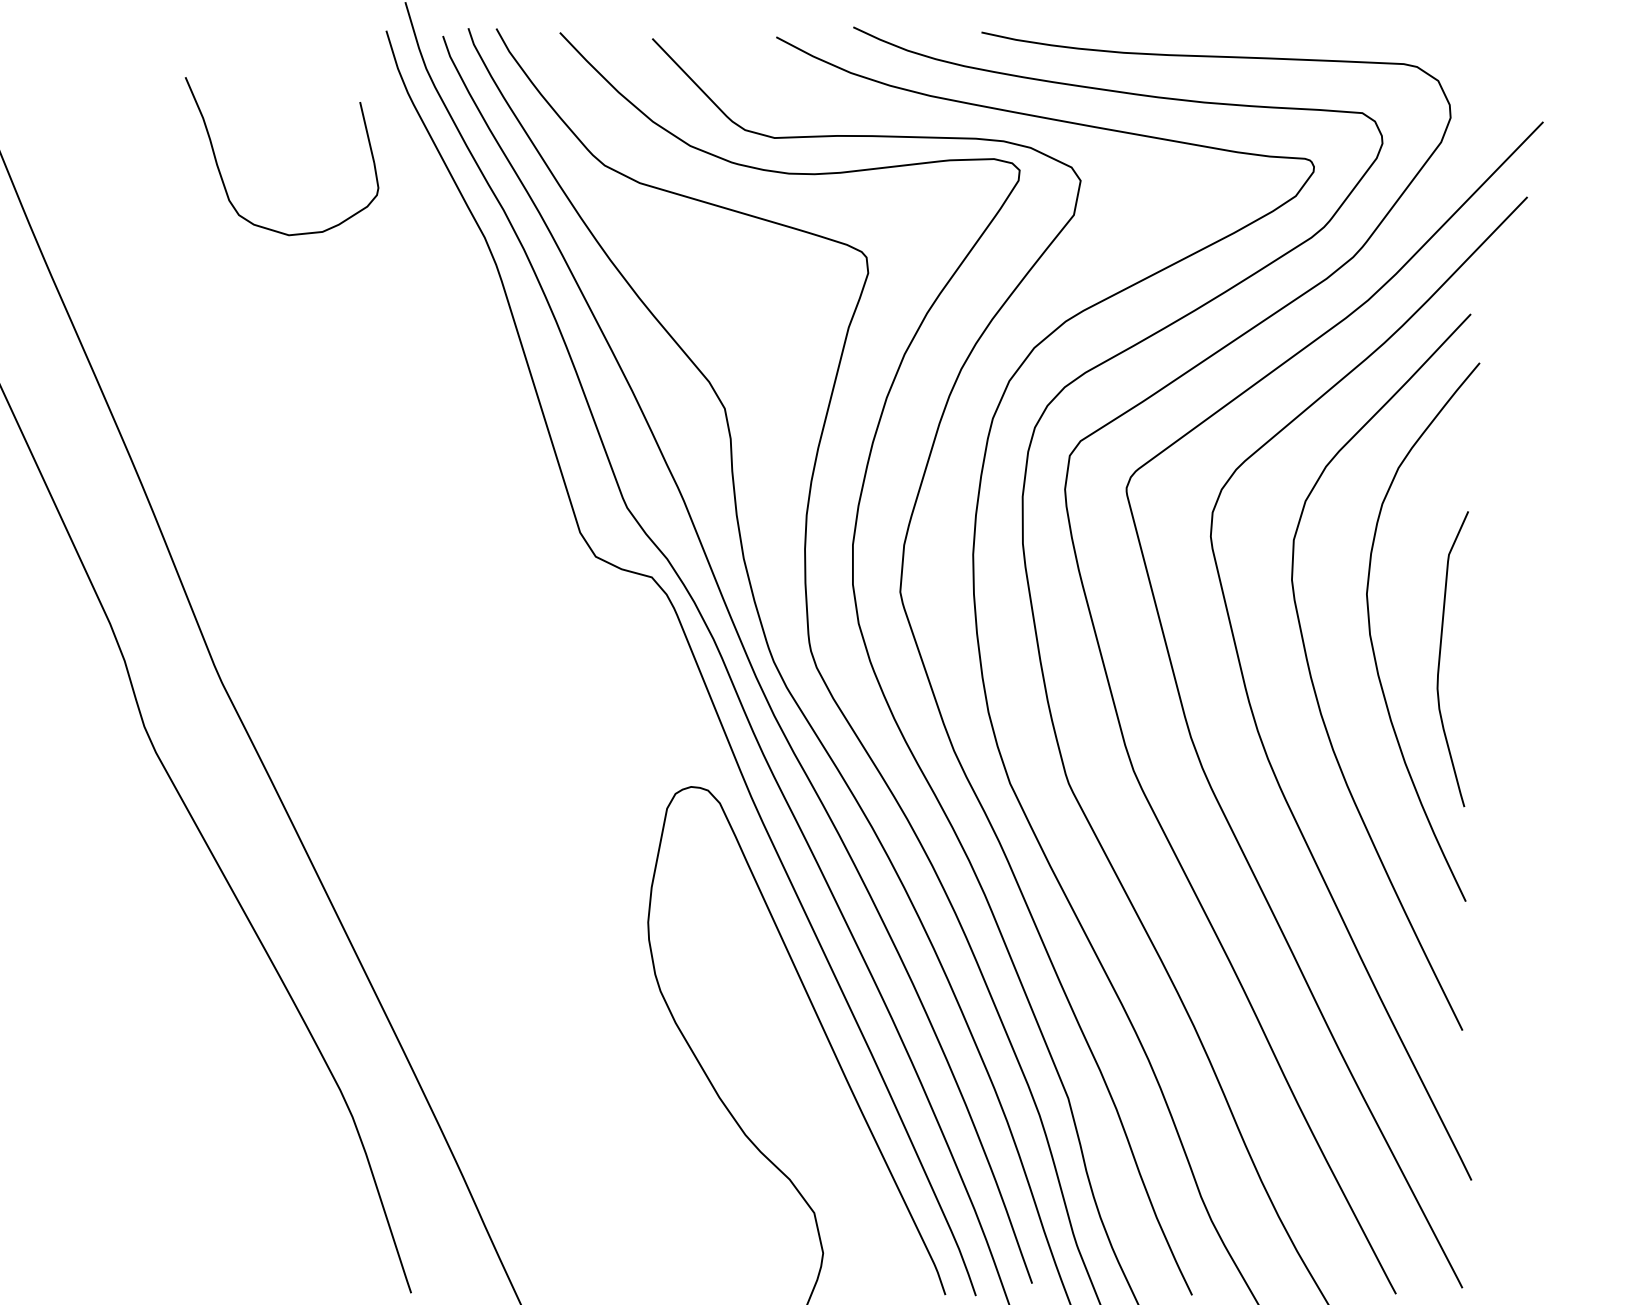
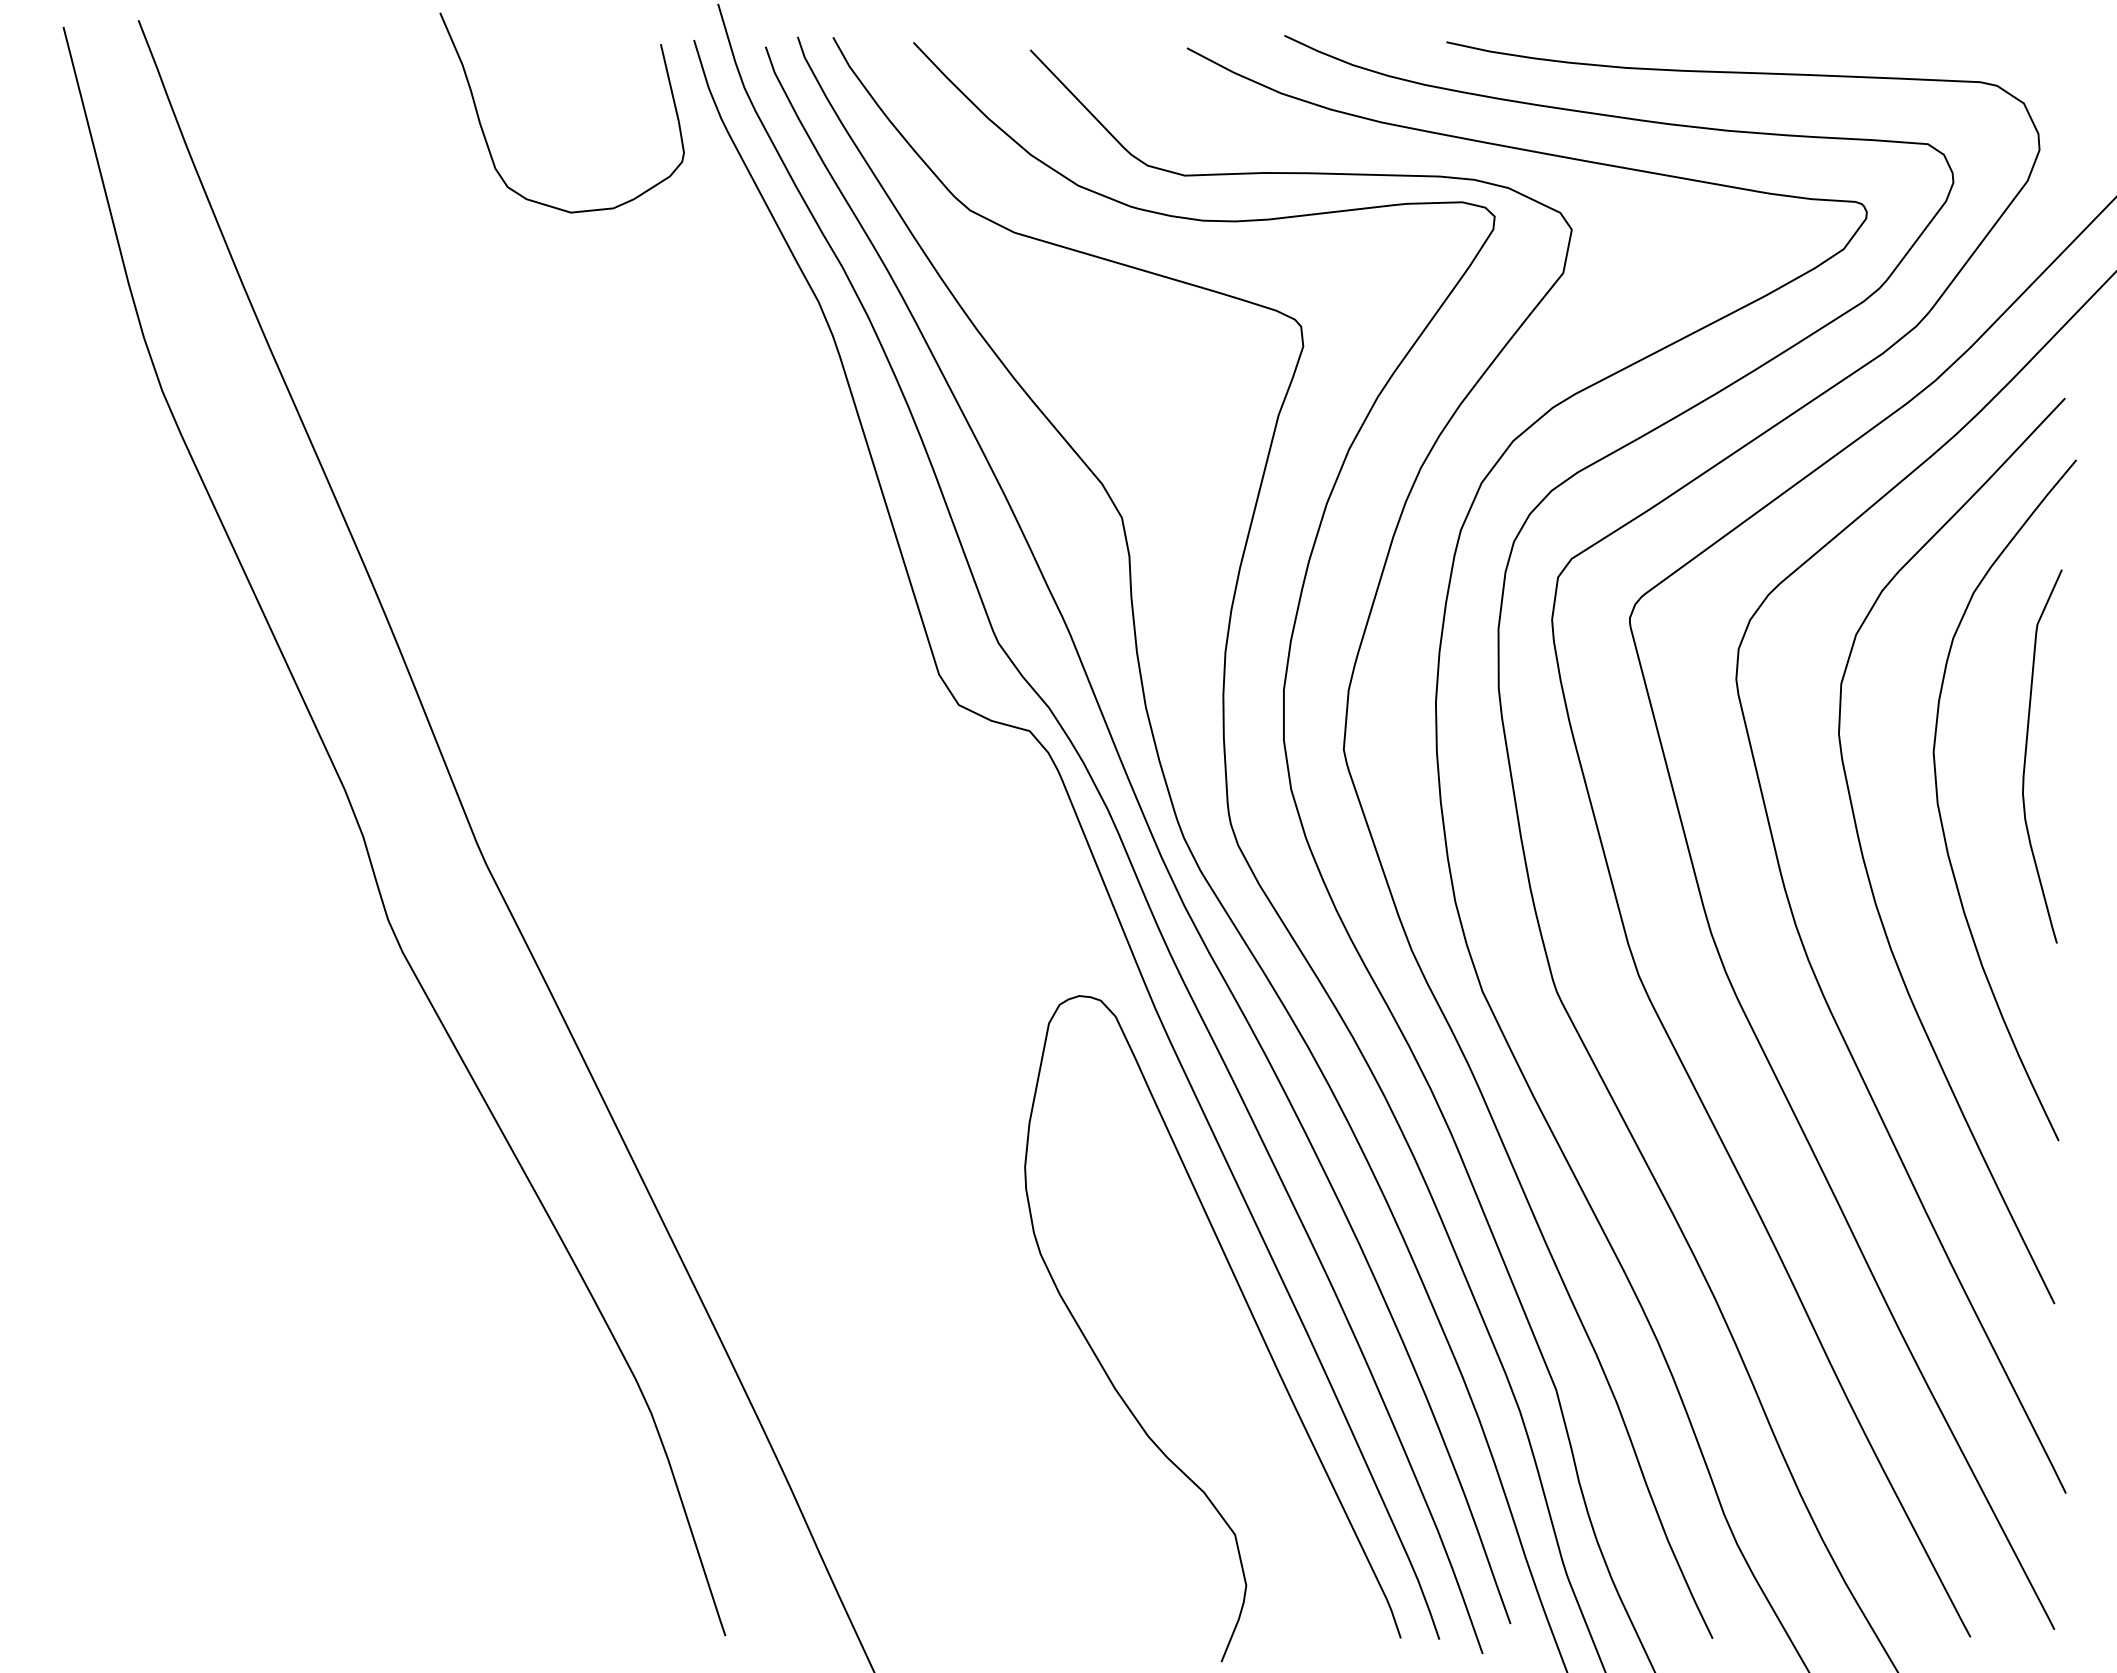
part: (222, 176) -> (486, 138), moved
curve: (1440, 659) -> (2026, 756), moved

